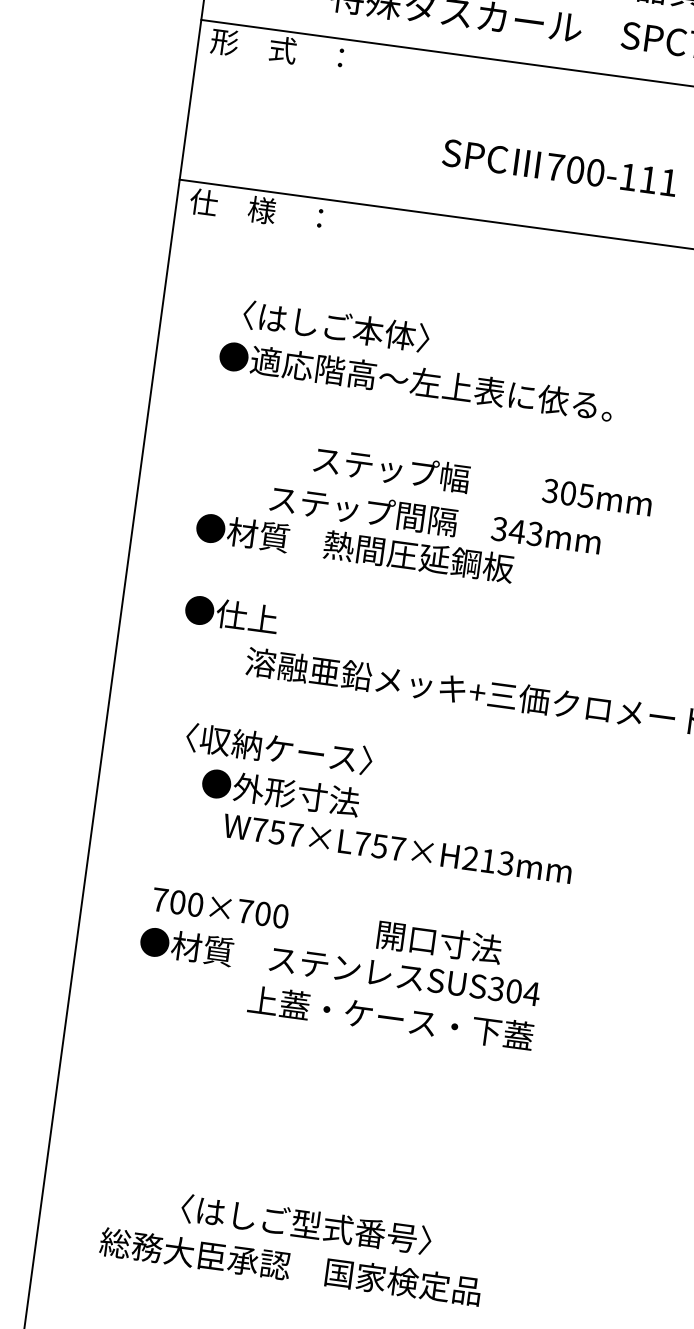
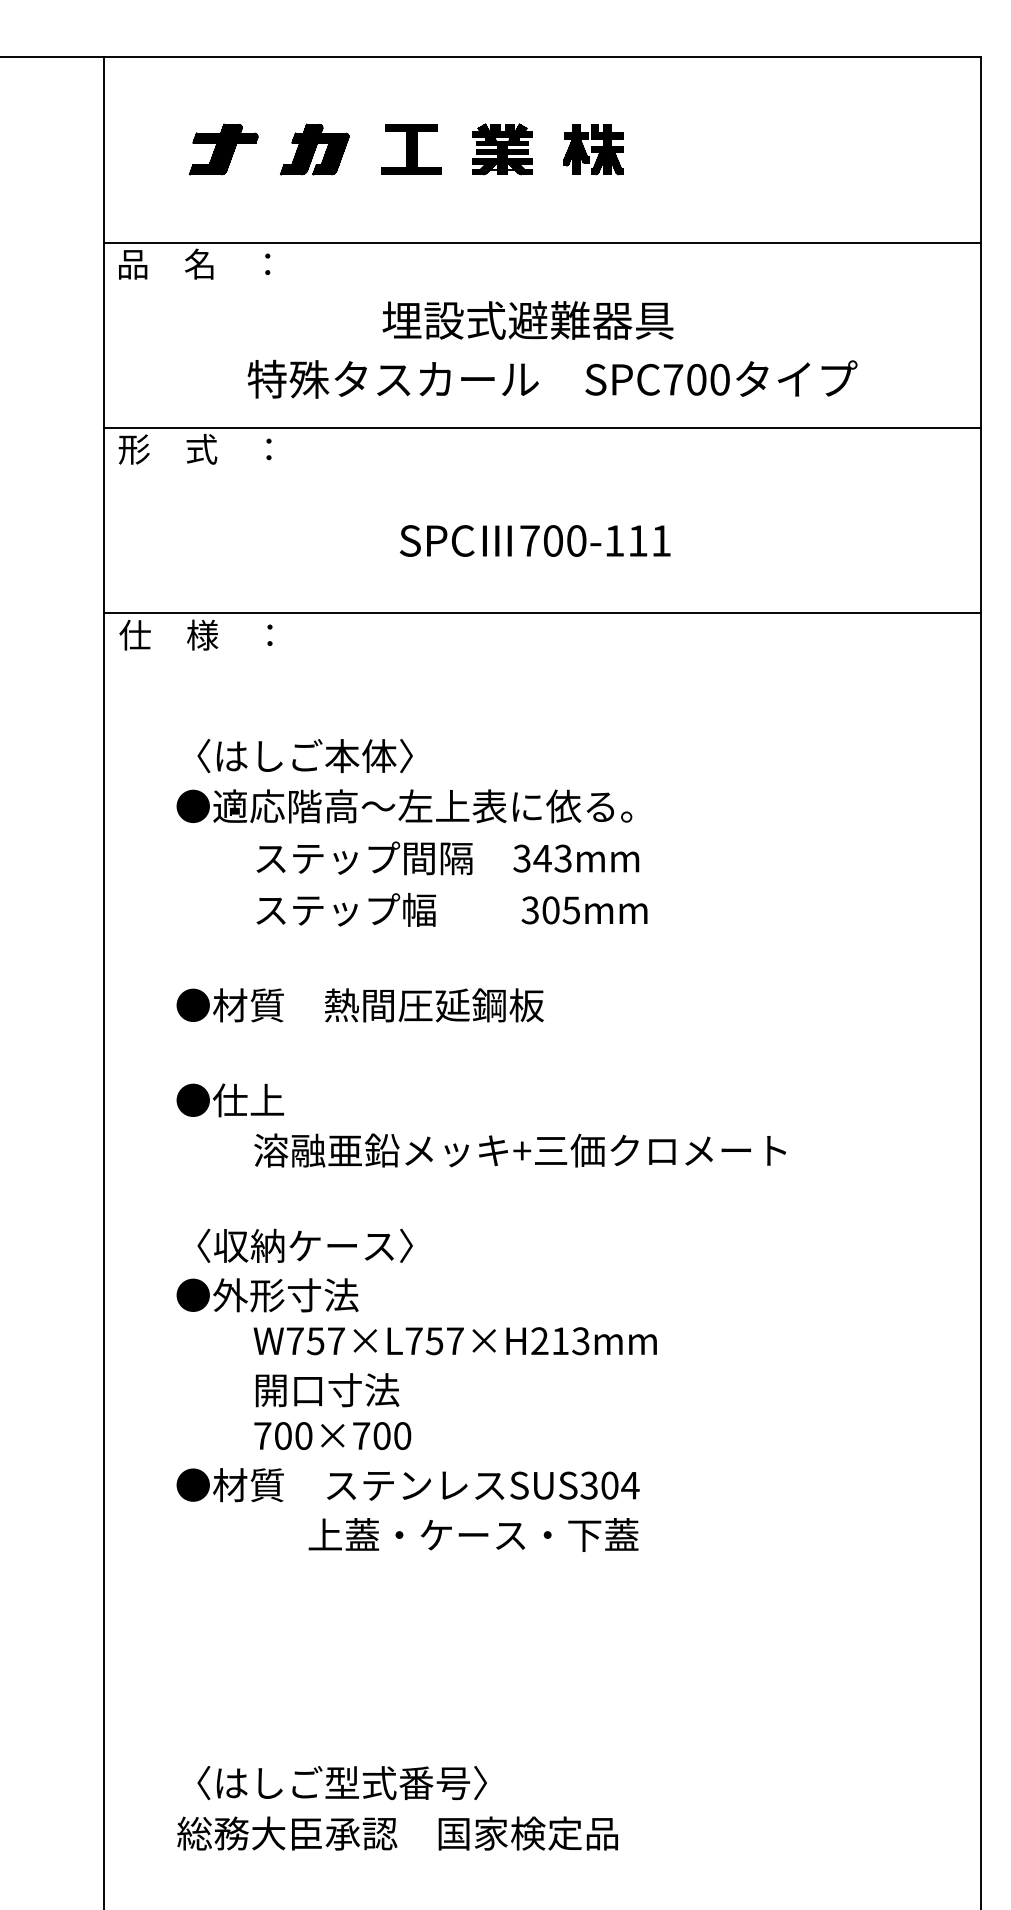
text: (482, 481) -> (451, 909), moved
text: (435, 520) -> (447, 858), moved
text: (280, 792) -> (267, 1295), moved
text: (220, 908) -> (332, 1436), moved
text: (439, 942) -> (327, 1390), moved
text: (305, 1224) -> (341, 1783), moved

